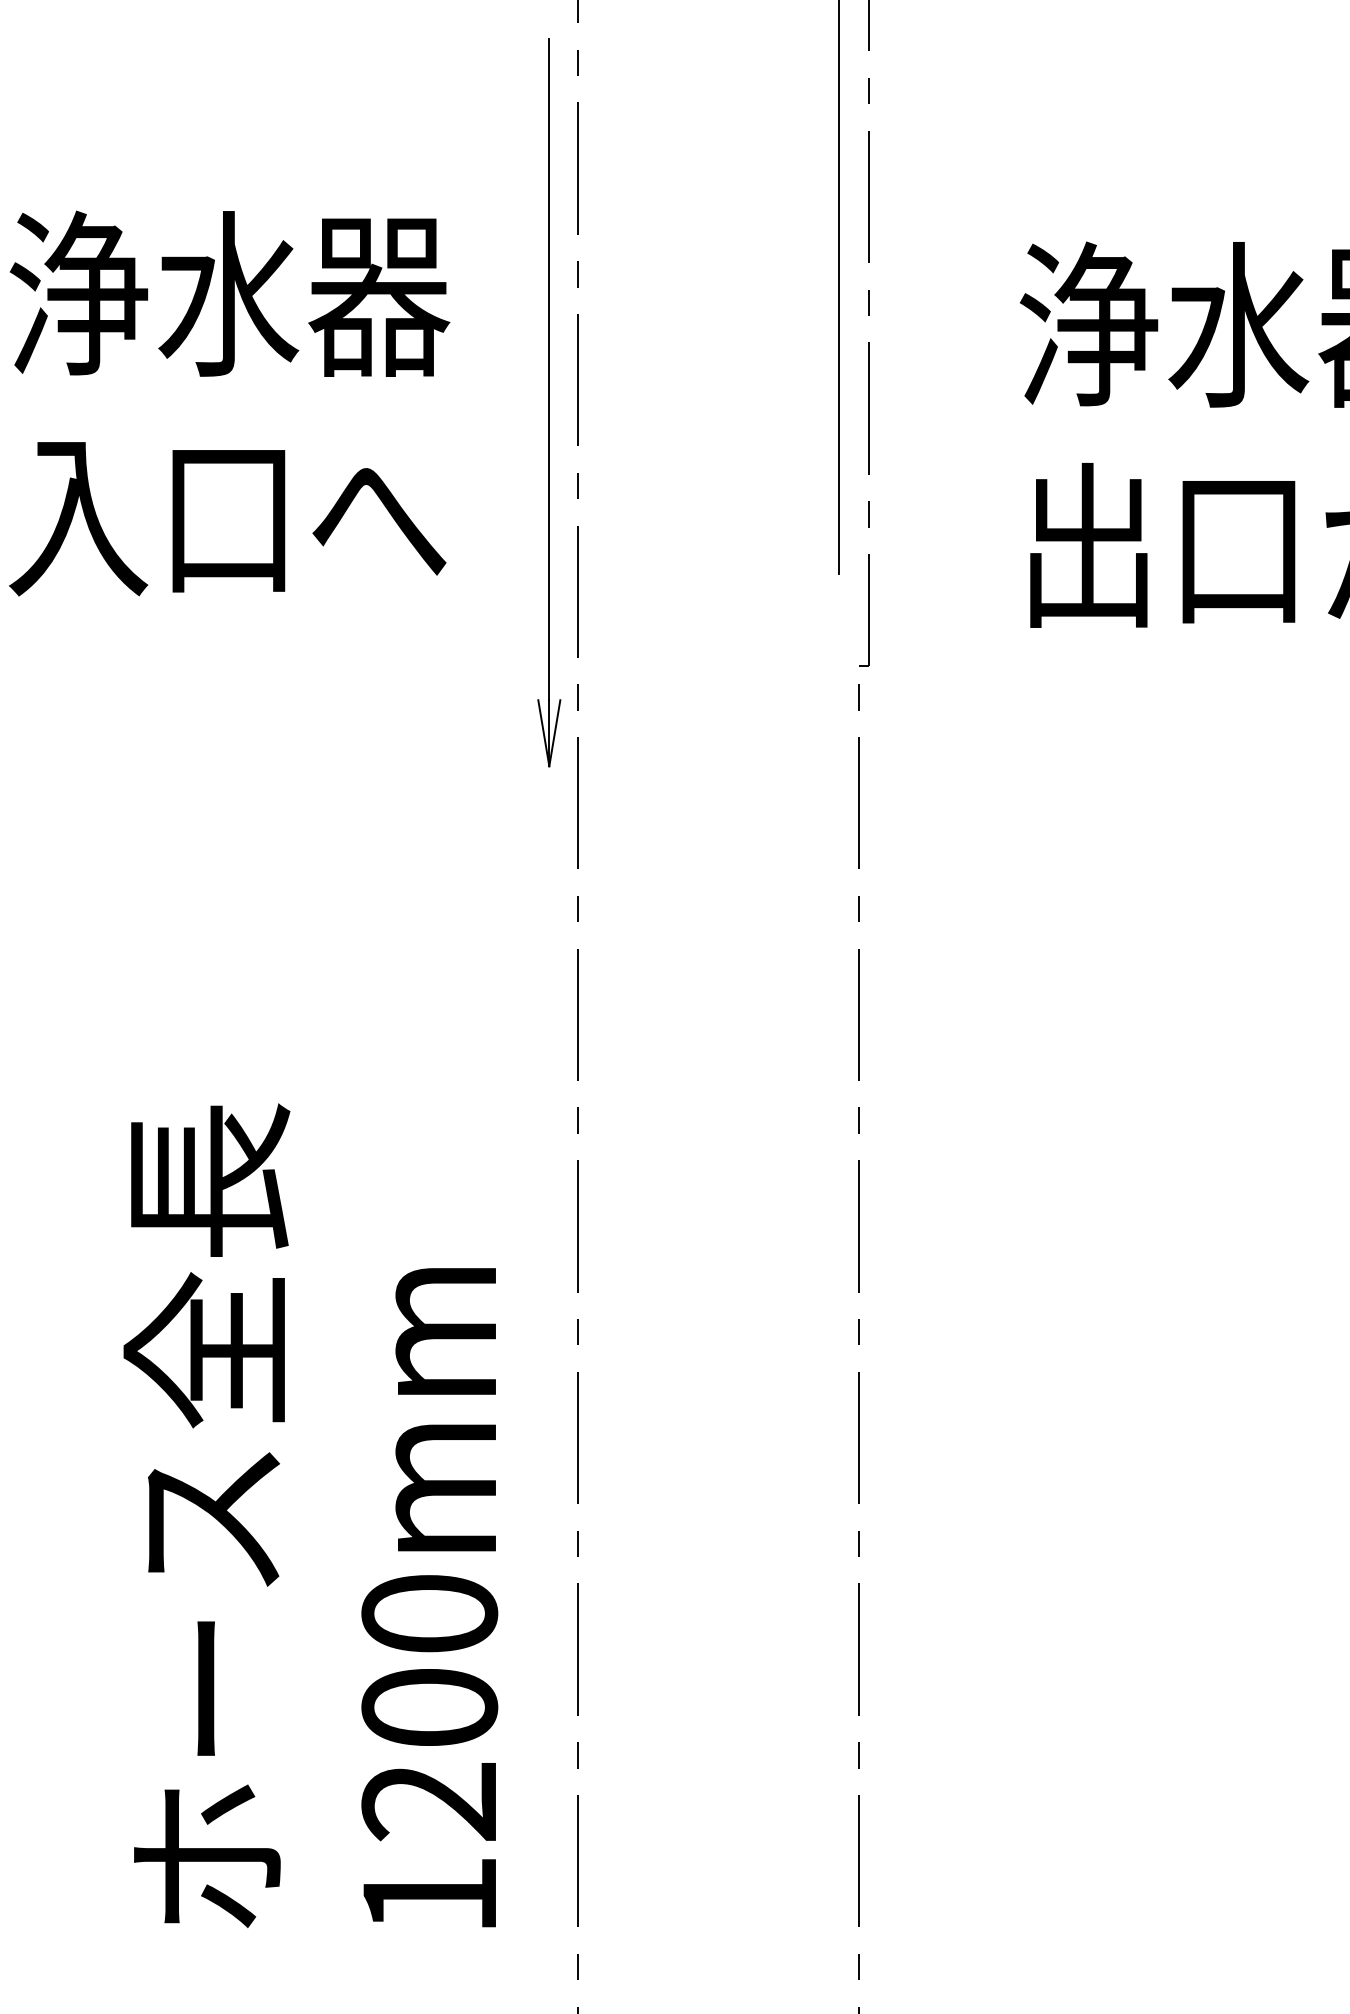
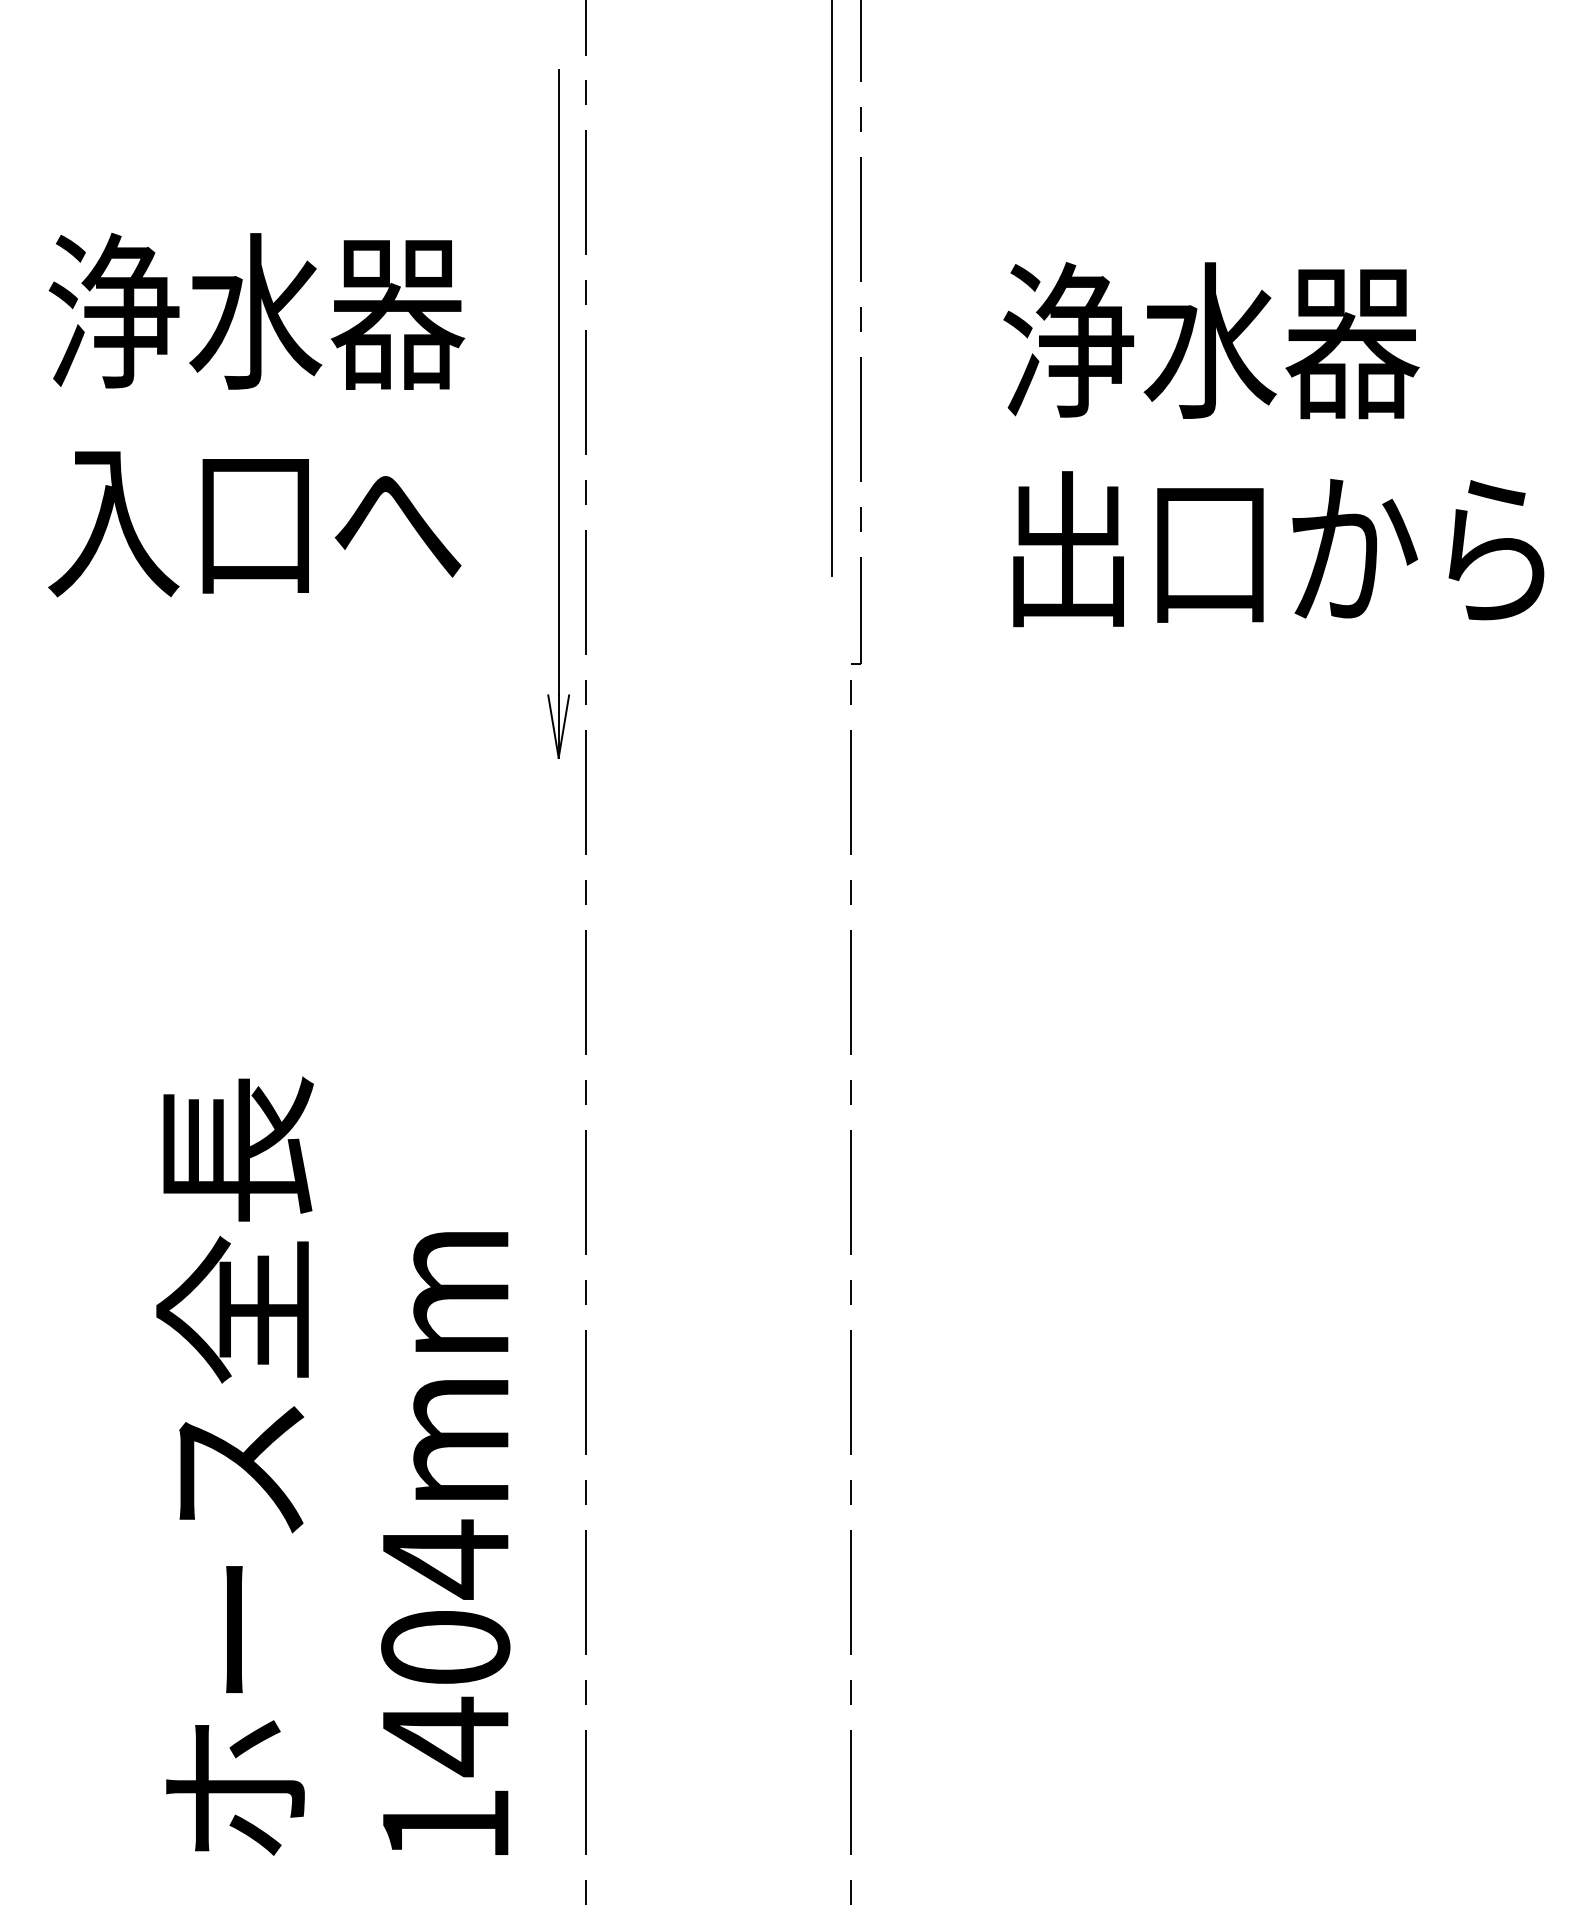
text: (429, 1708) -> (445, 1648), 1200mm -> 1404mm

